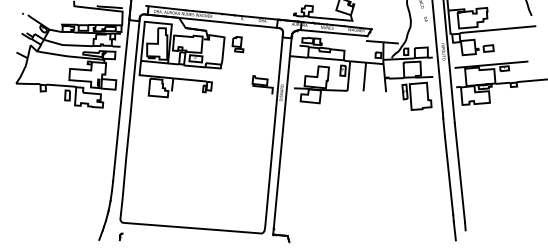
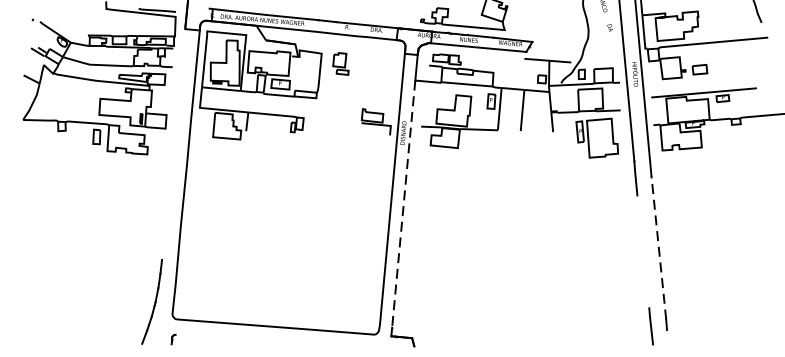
line: (121, 100) -> (174, 144), removed
line: (281, 142) -> (403, 204), solid -> dashed
line: (459, 172) -> (658, 247), solid -> dashed
line: (448, 175) -> (642, 251), removed

